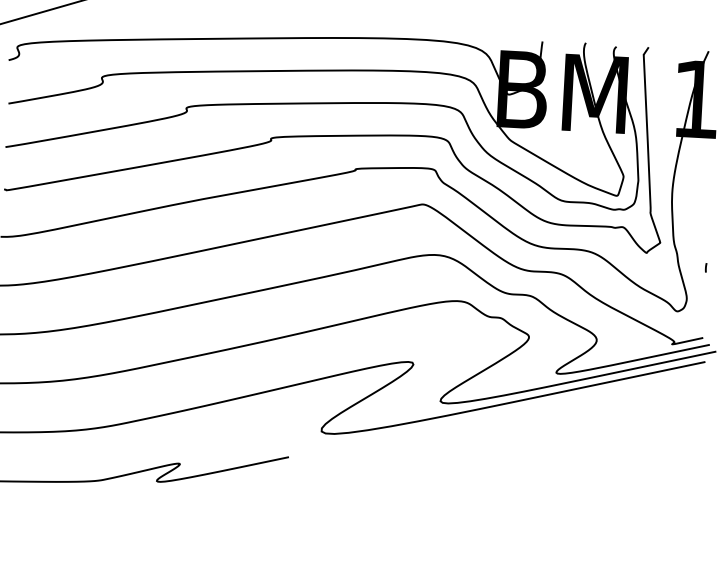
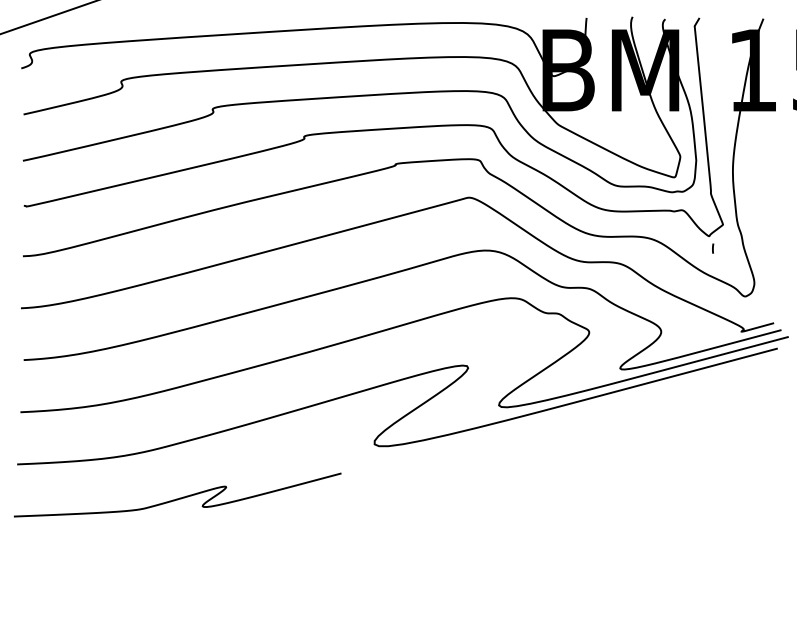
line: (706, 267) -> (713, 248), moved

